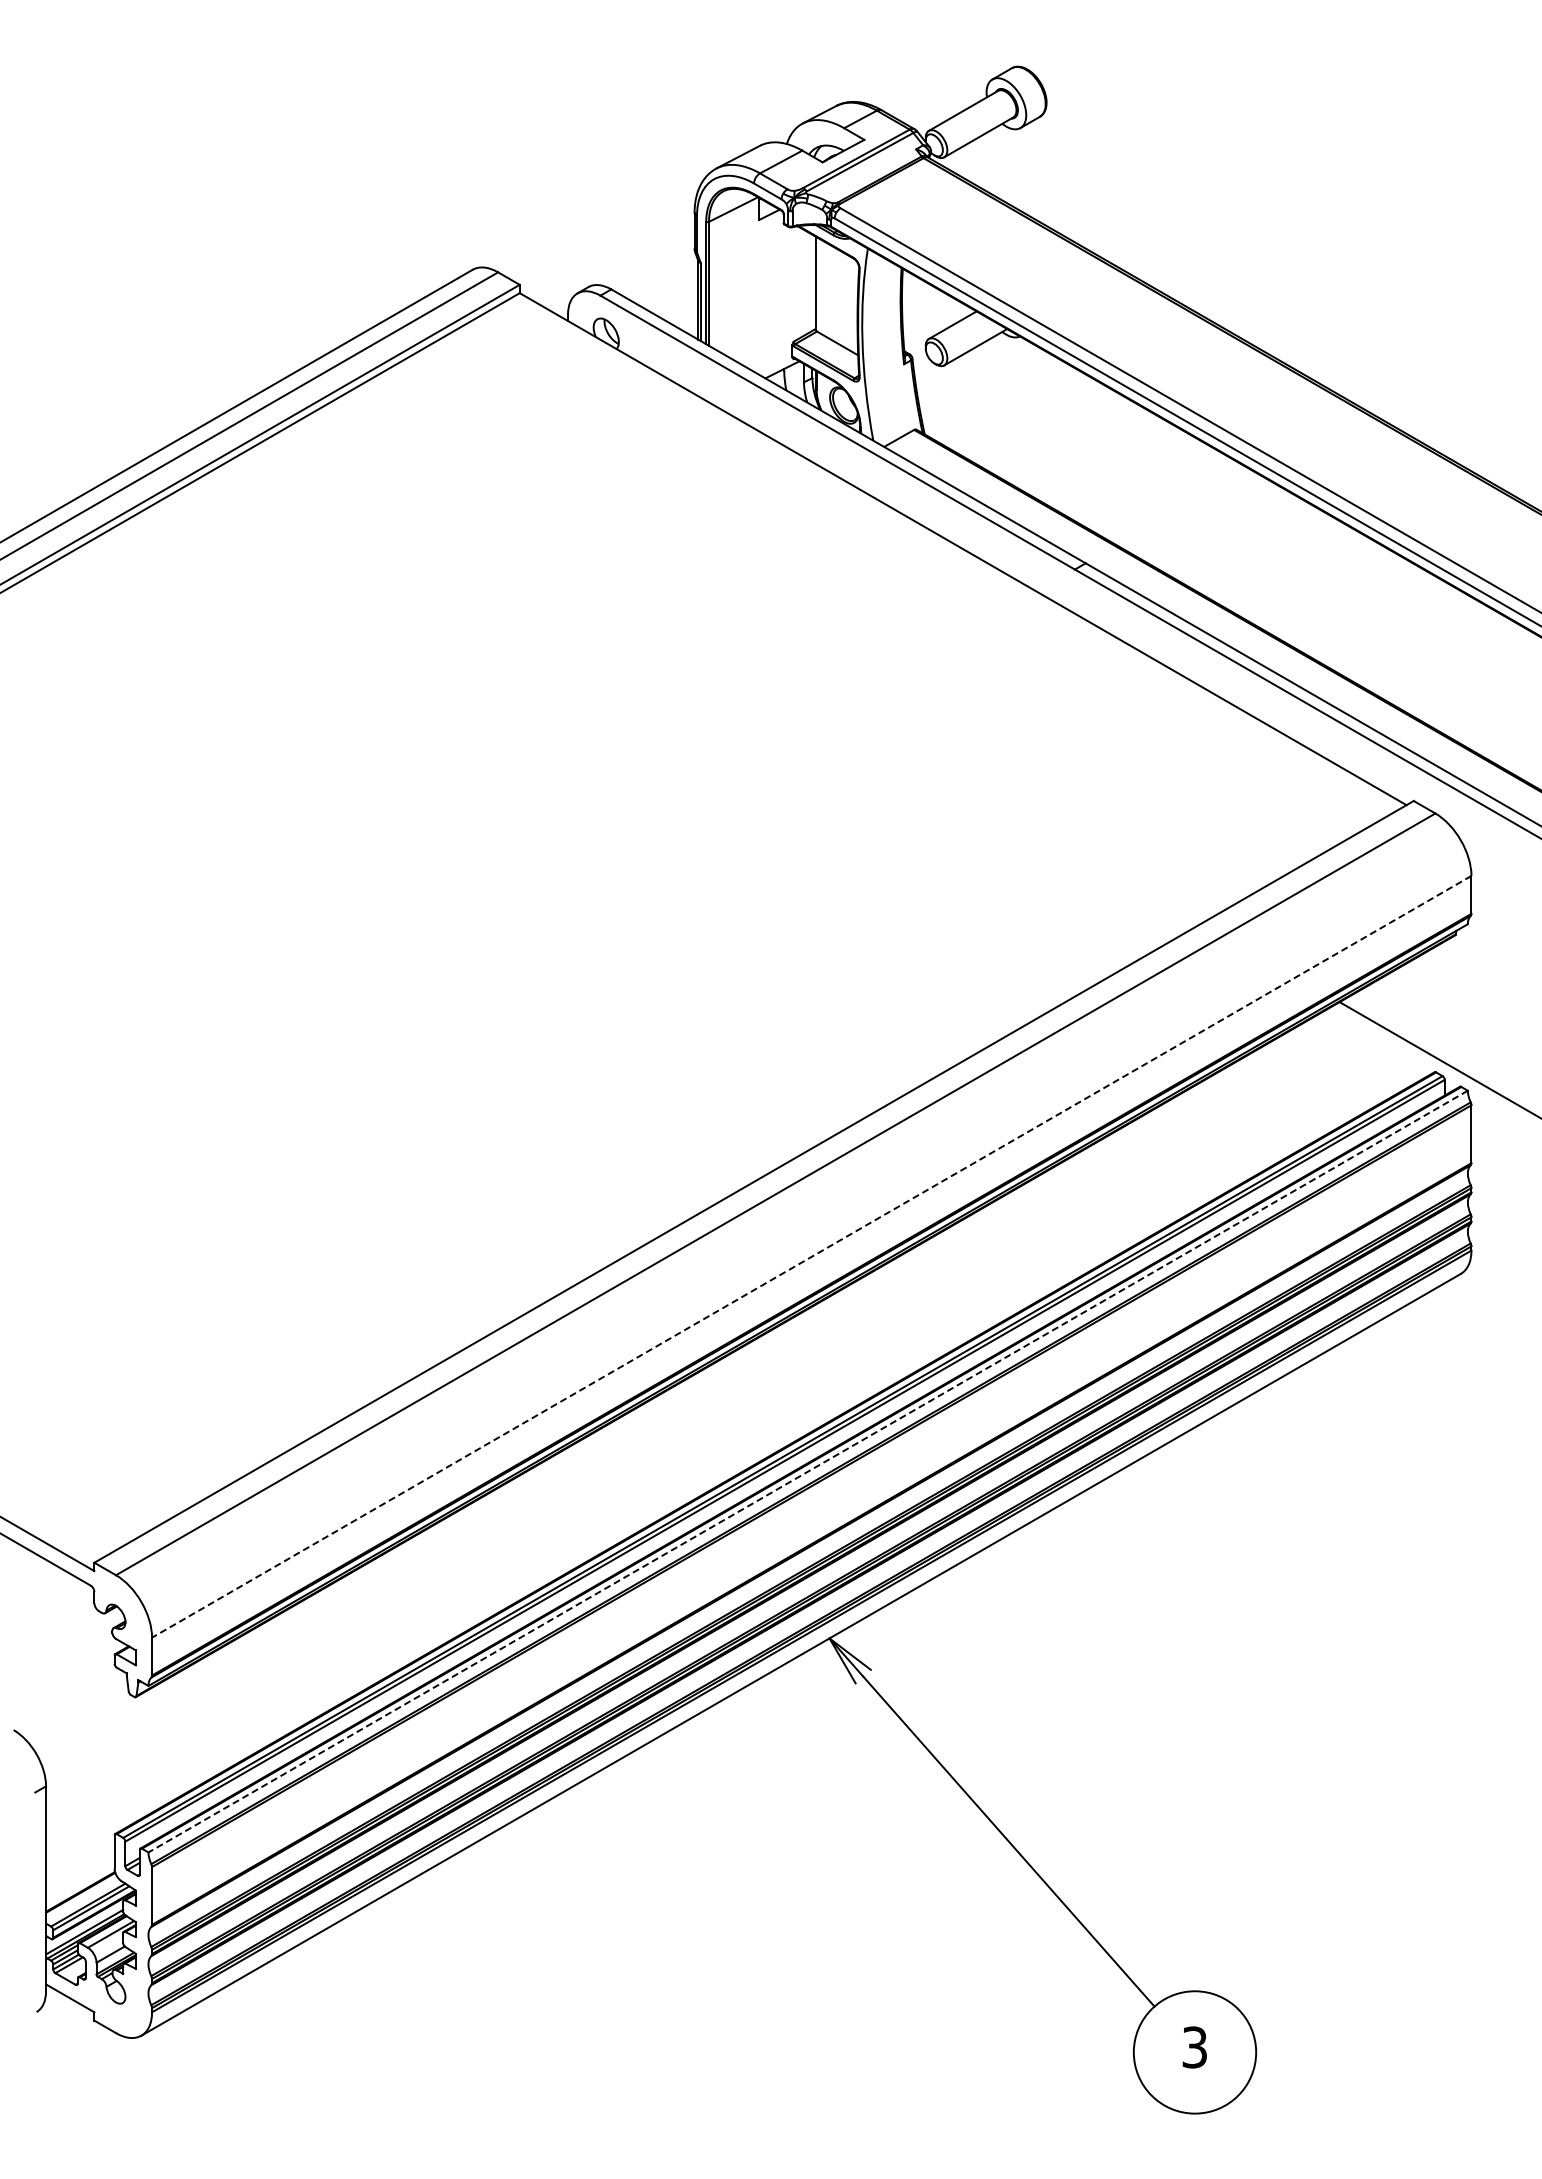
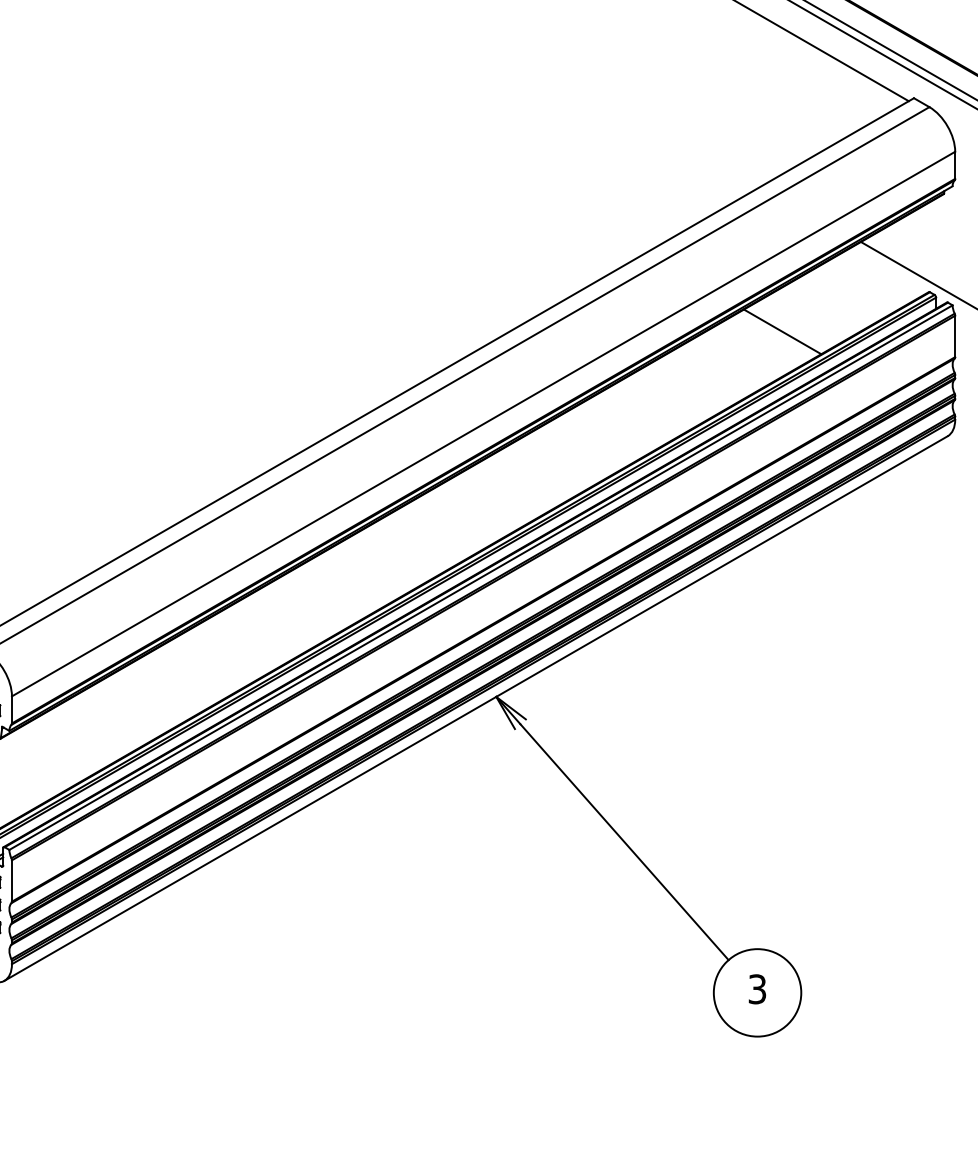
line: (1229, 1127) -> (782, 331), added
line: (811, 1256) -> (483, 423), dashed -> solid
line: (808, 1471) -> (481, 577), dashed -> solid

